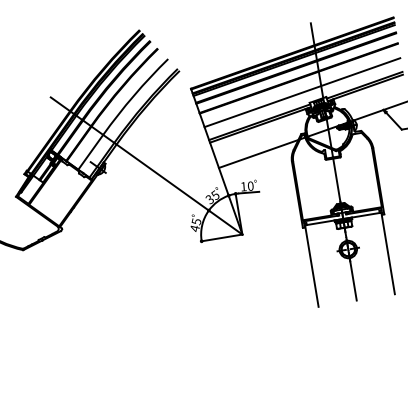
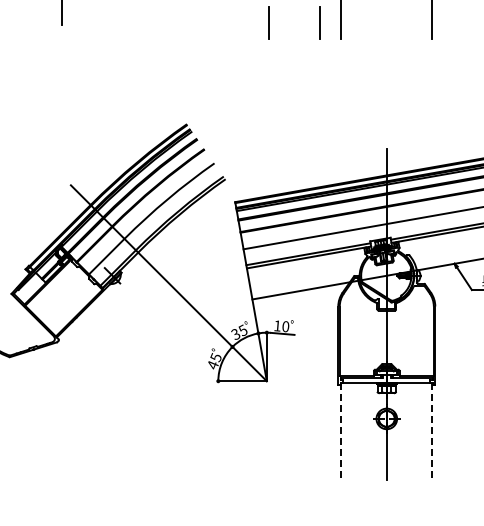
line: (388, 253) -> (432, 431), solid -> dashed
line: (312, 266) -> (341, 431), solid -> dashed

